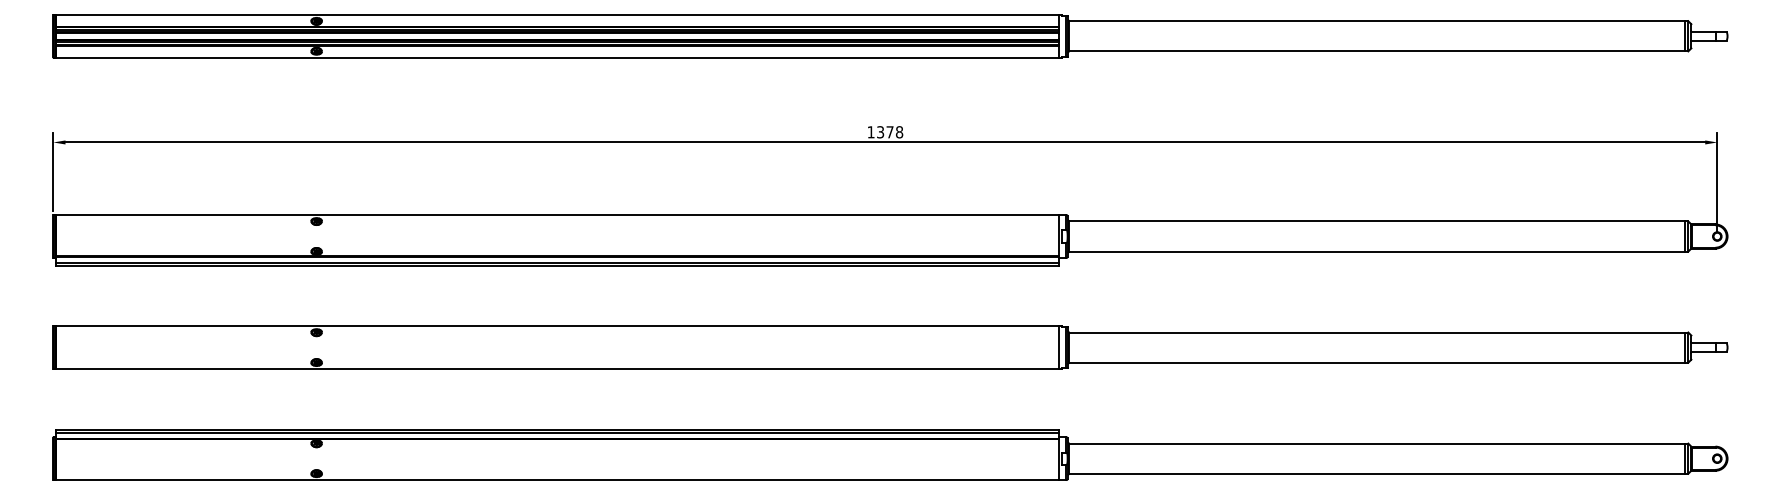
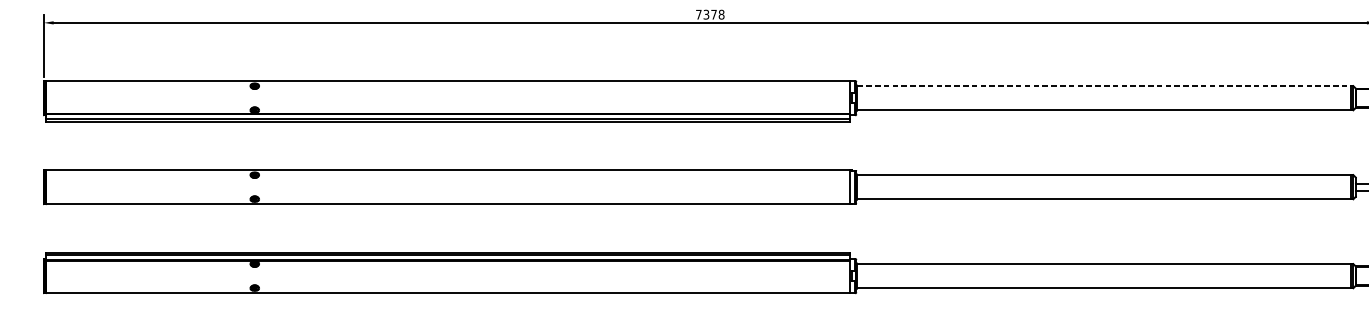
text: (870, 132) -> (698, 14), 1378 -> 7378
line: (1377, 221) -> (1104, 86), solid -> dashed

